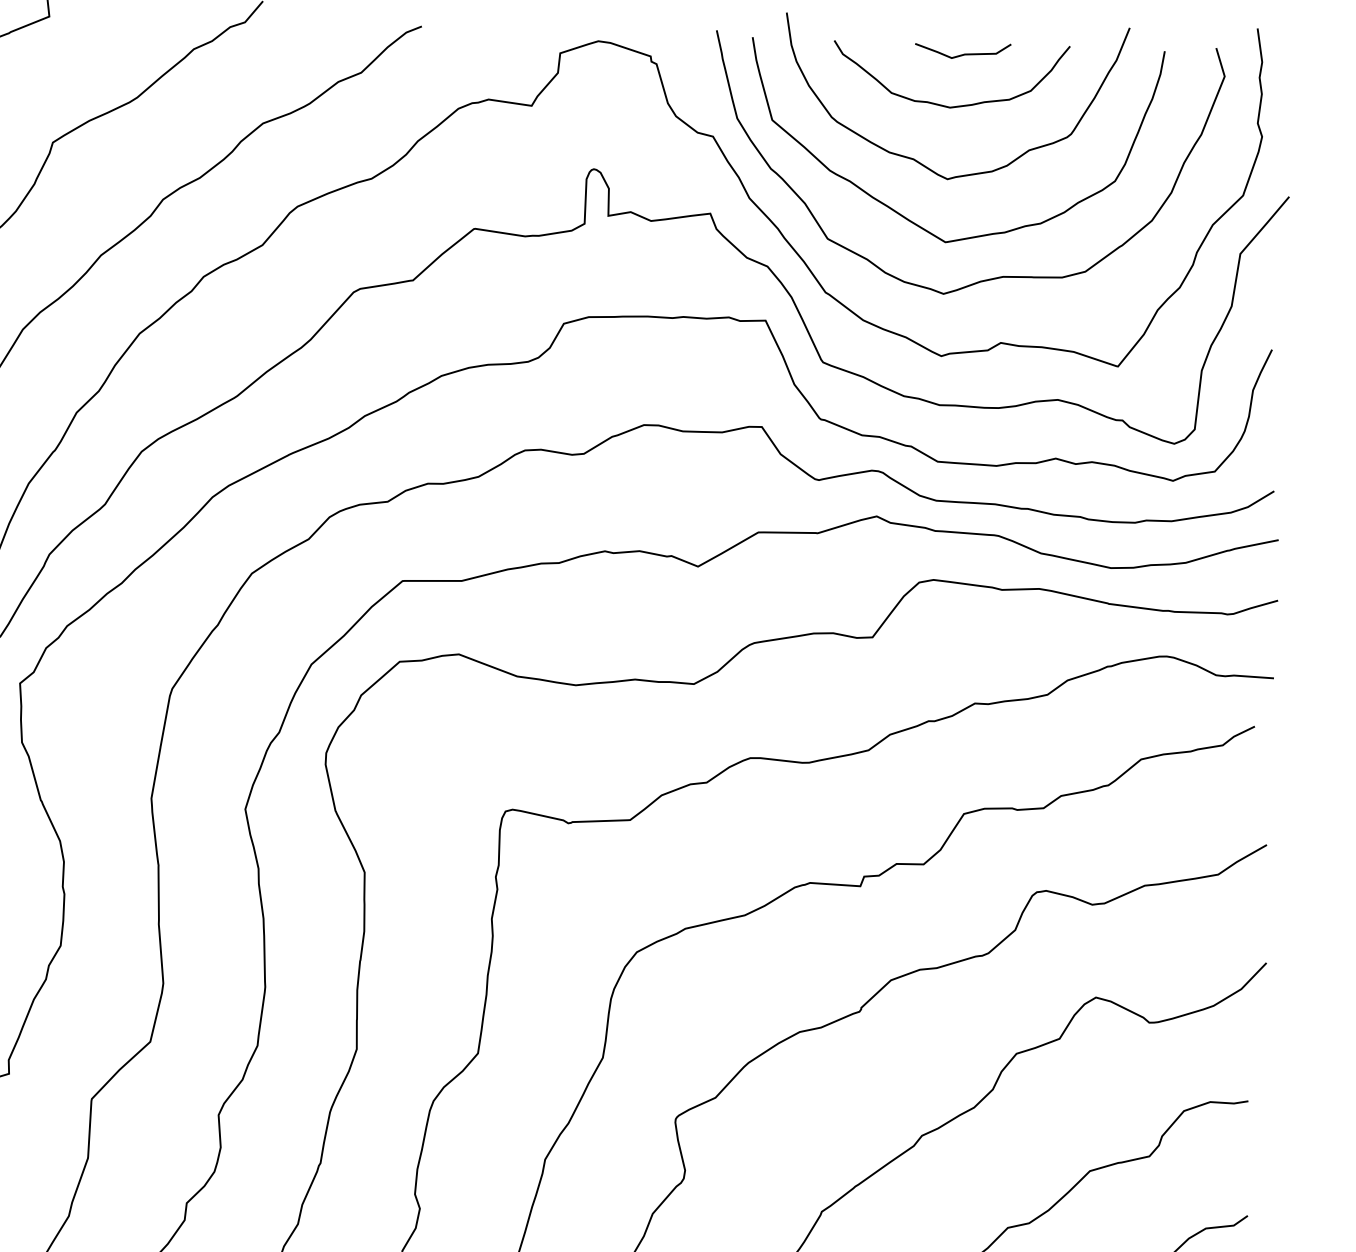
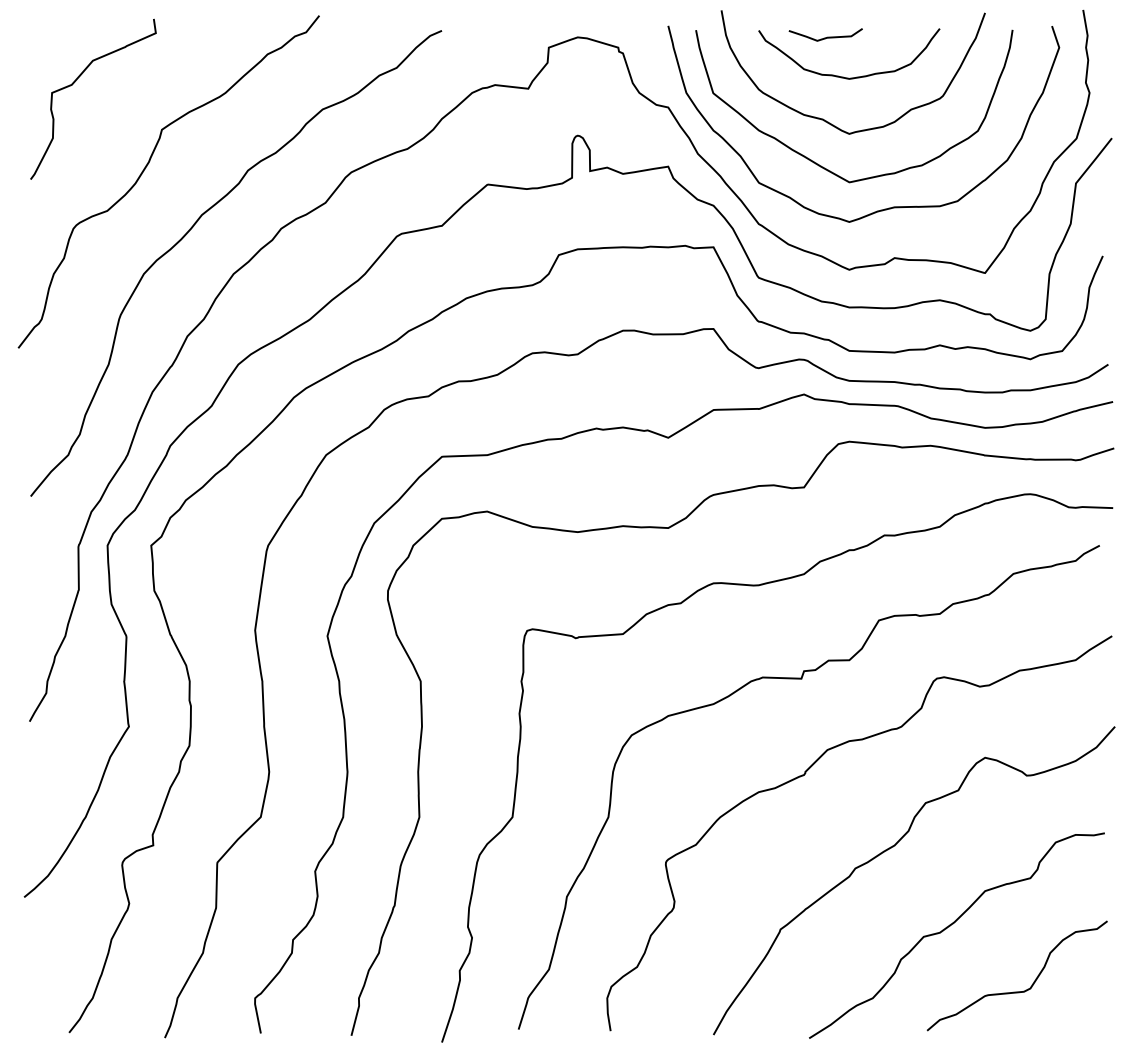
curve: (965, 52) -> (827, 36), moved

